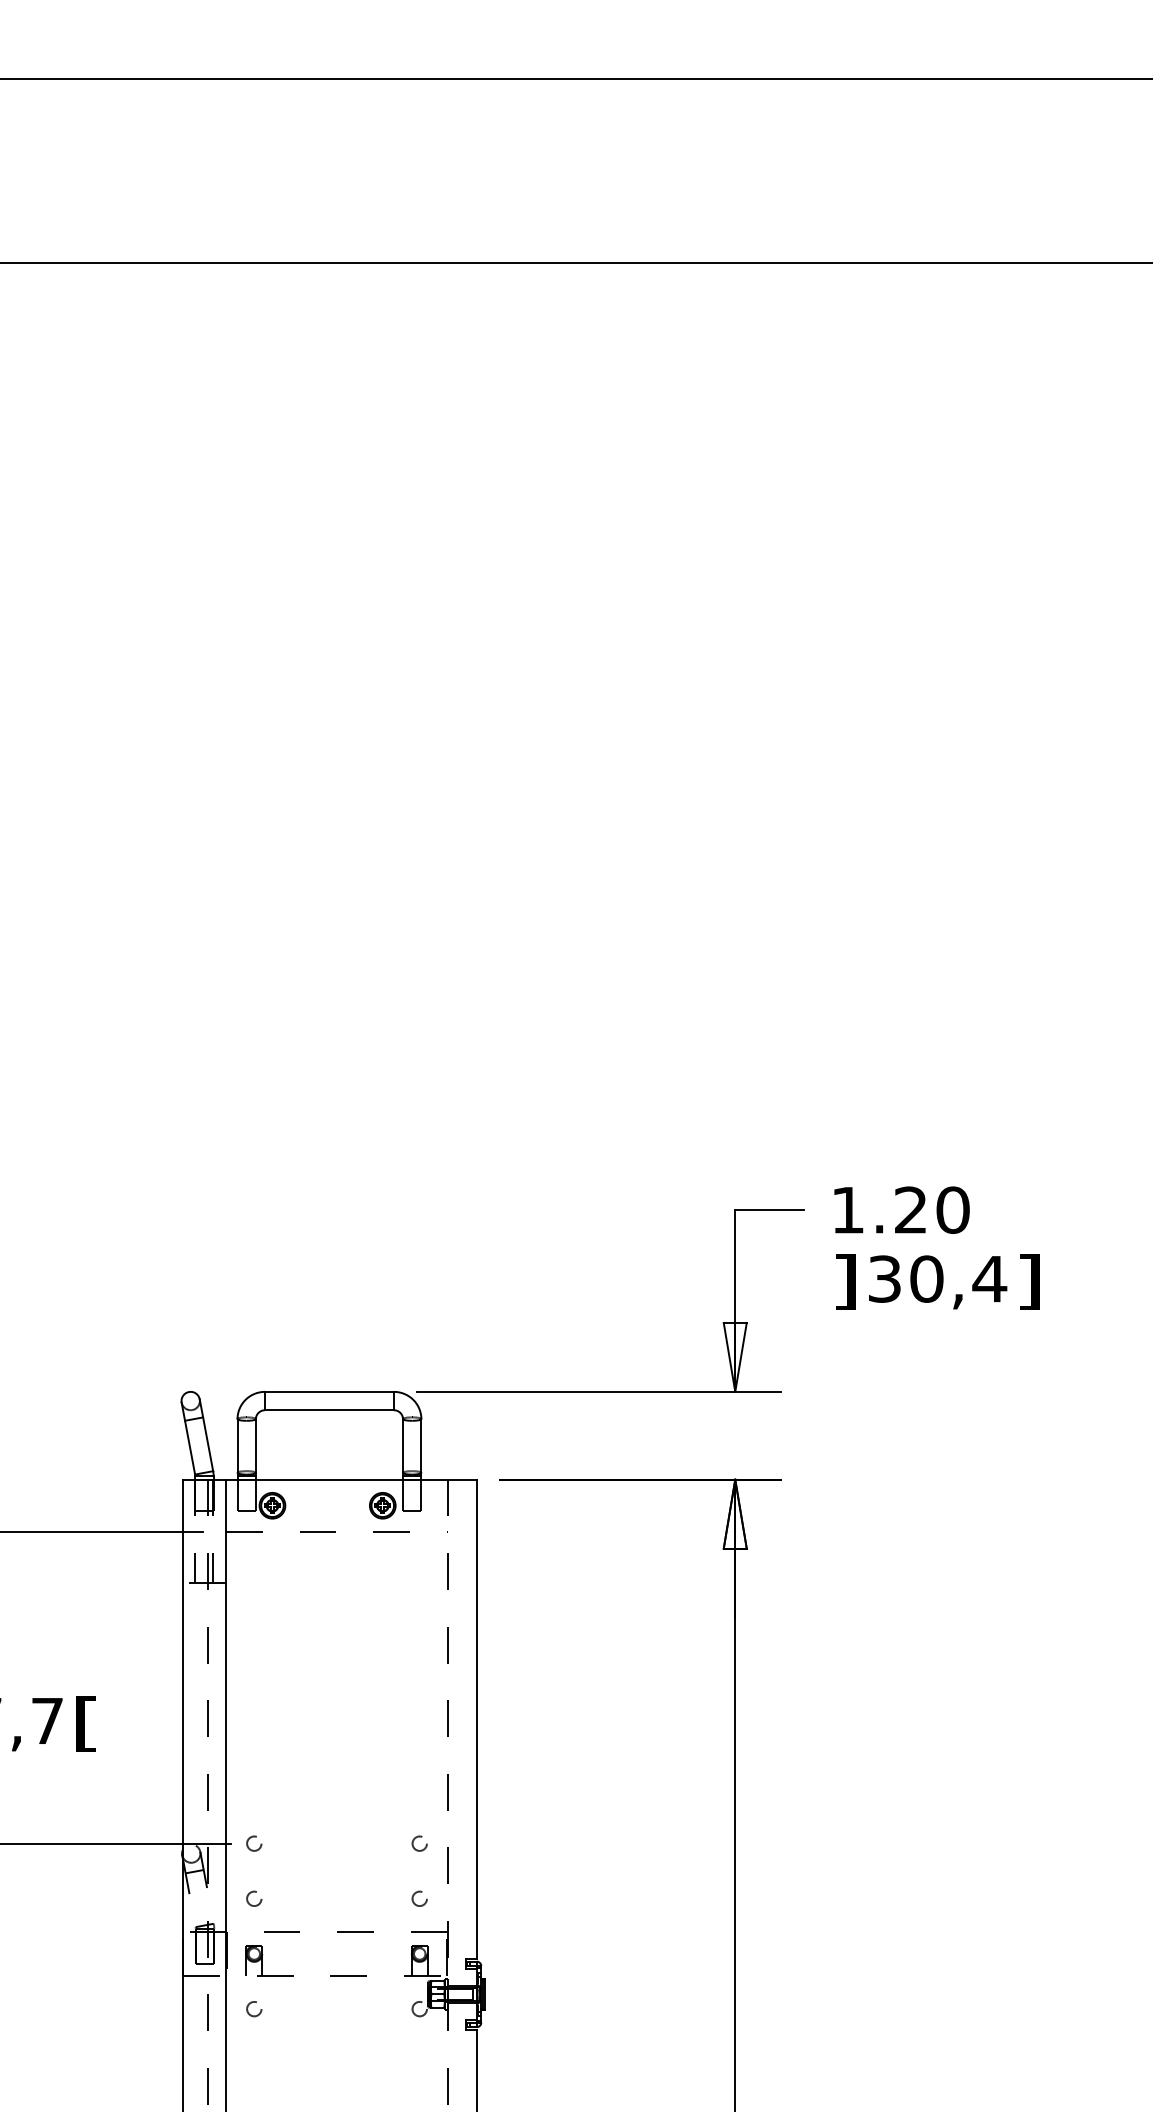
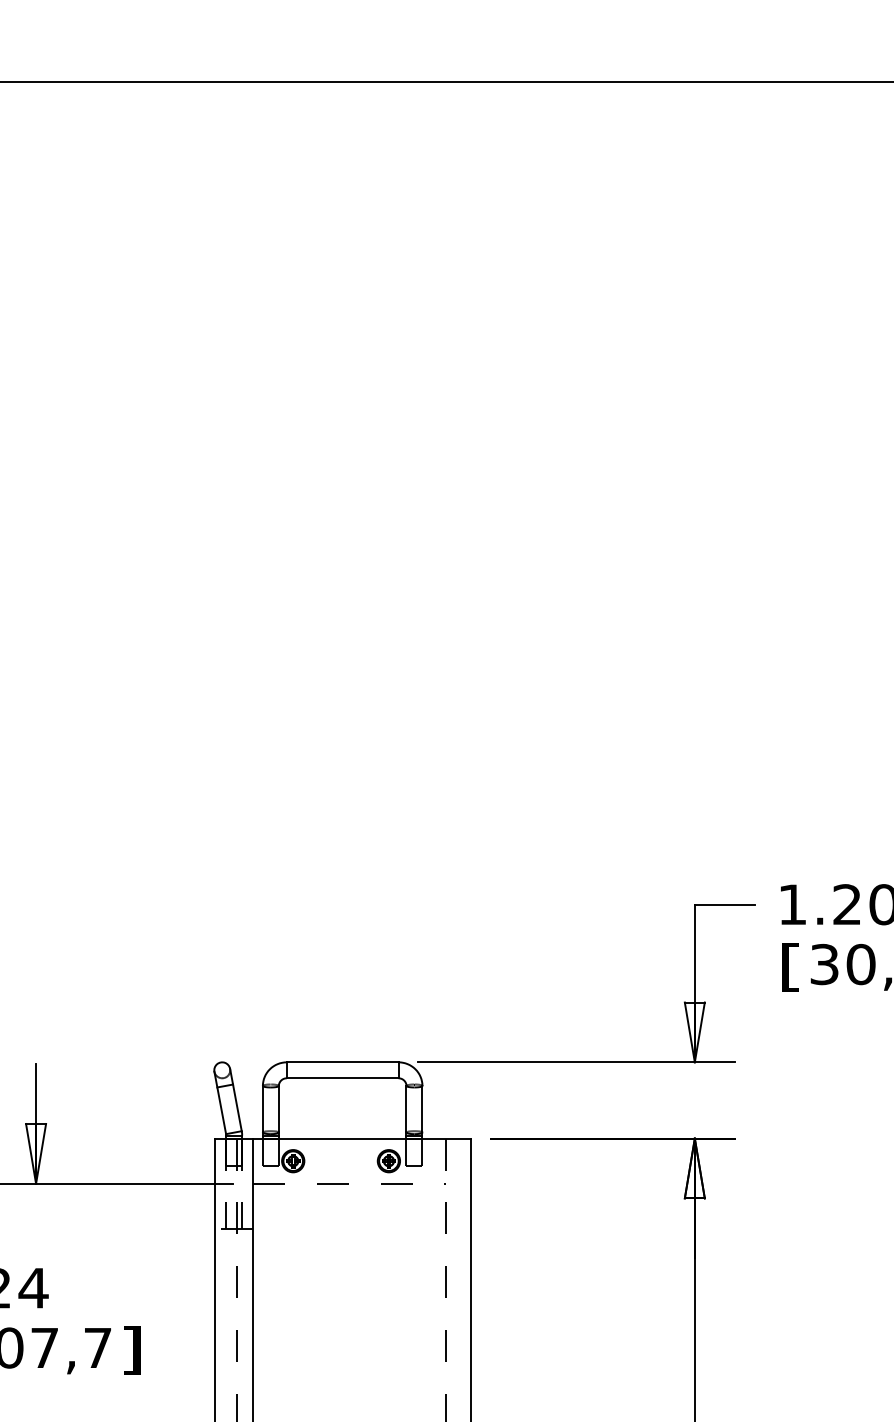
text: (845, 1281) -> (790, 966), ] -> [
text: (86, 1723) -> (131, 1350), [ -> ]

